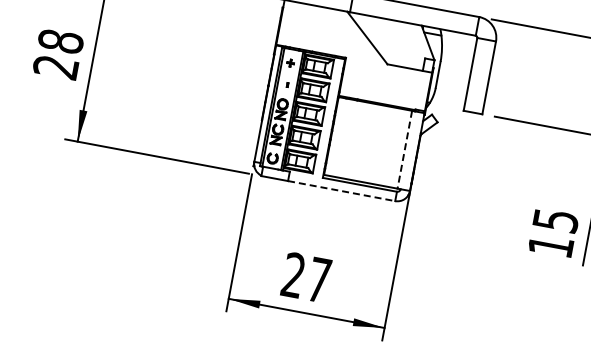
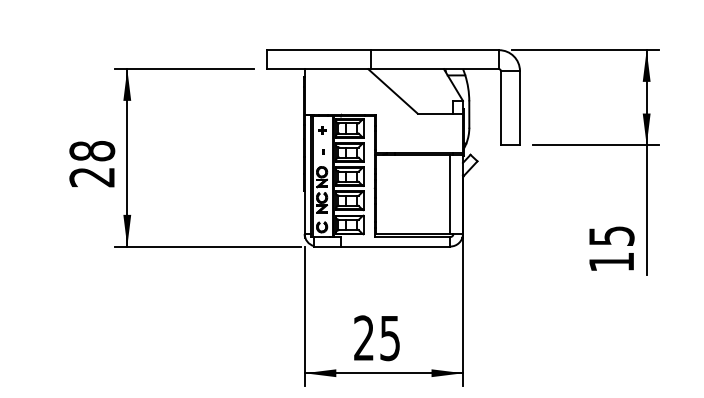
line: (404, 149) -> (450, 194), dashed -> solid
line: (341, 190) -> (395, 246), dashed -> solid
text: (318, 280) -> (389, 338), 27 -> 25

